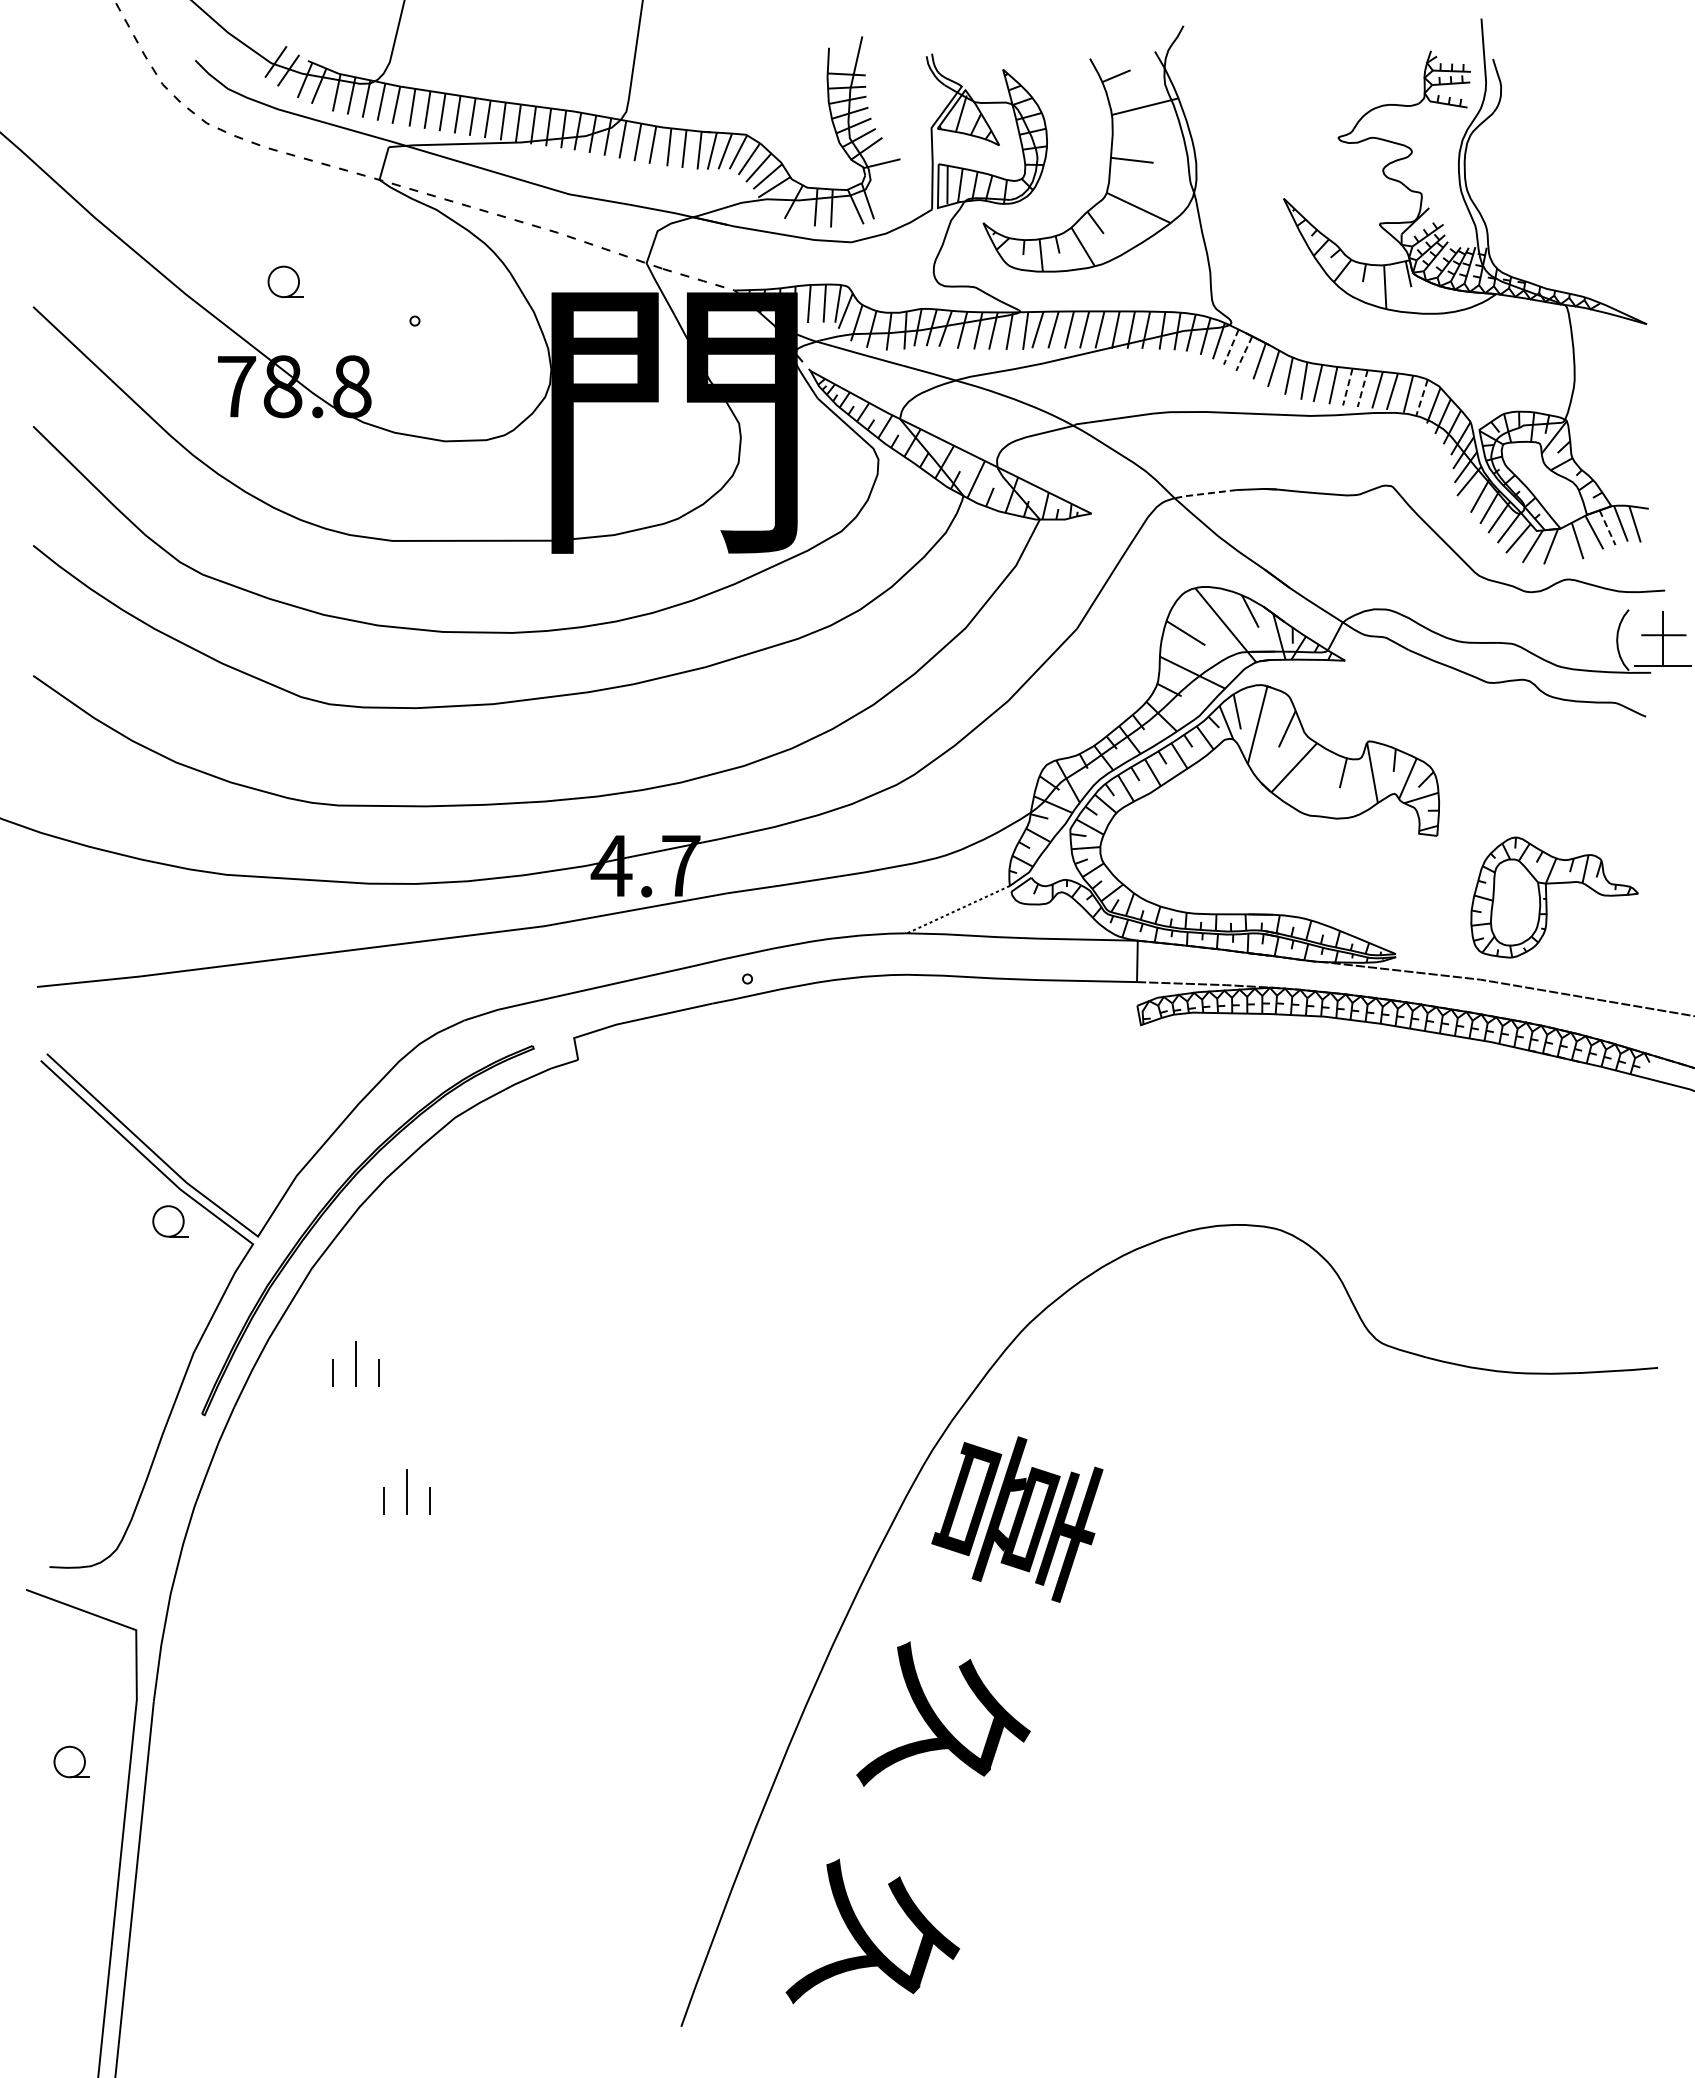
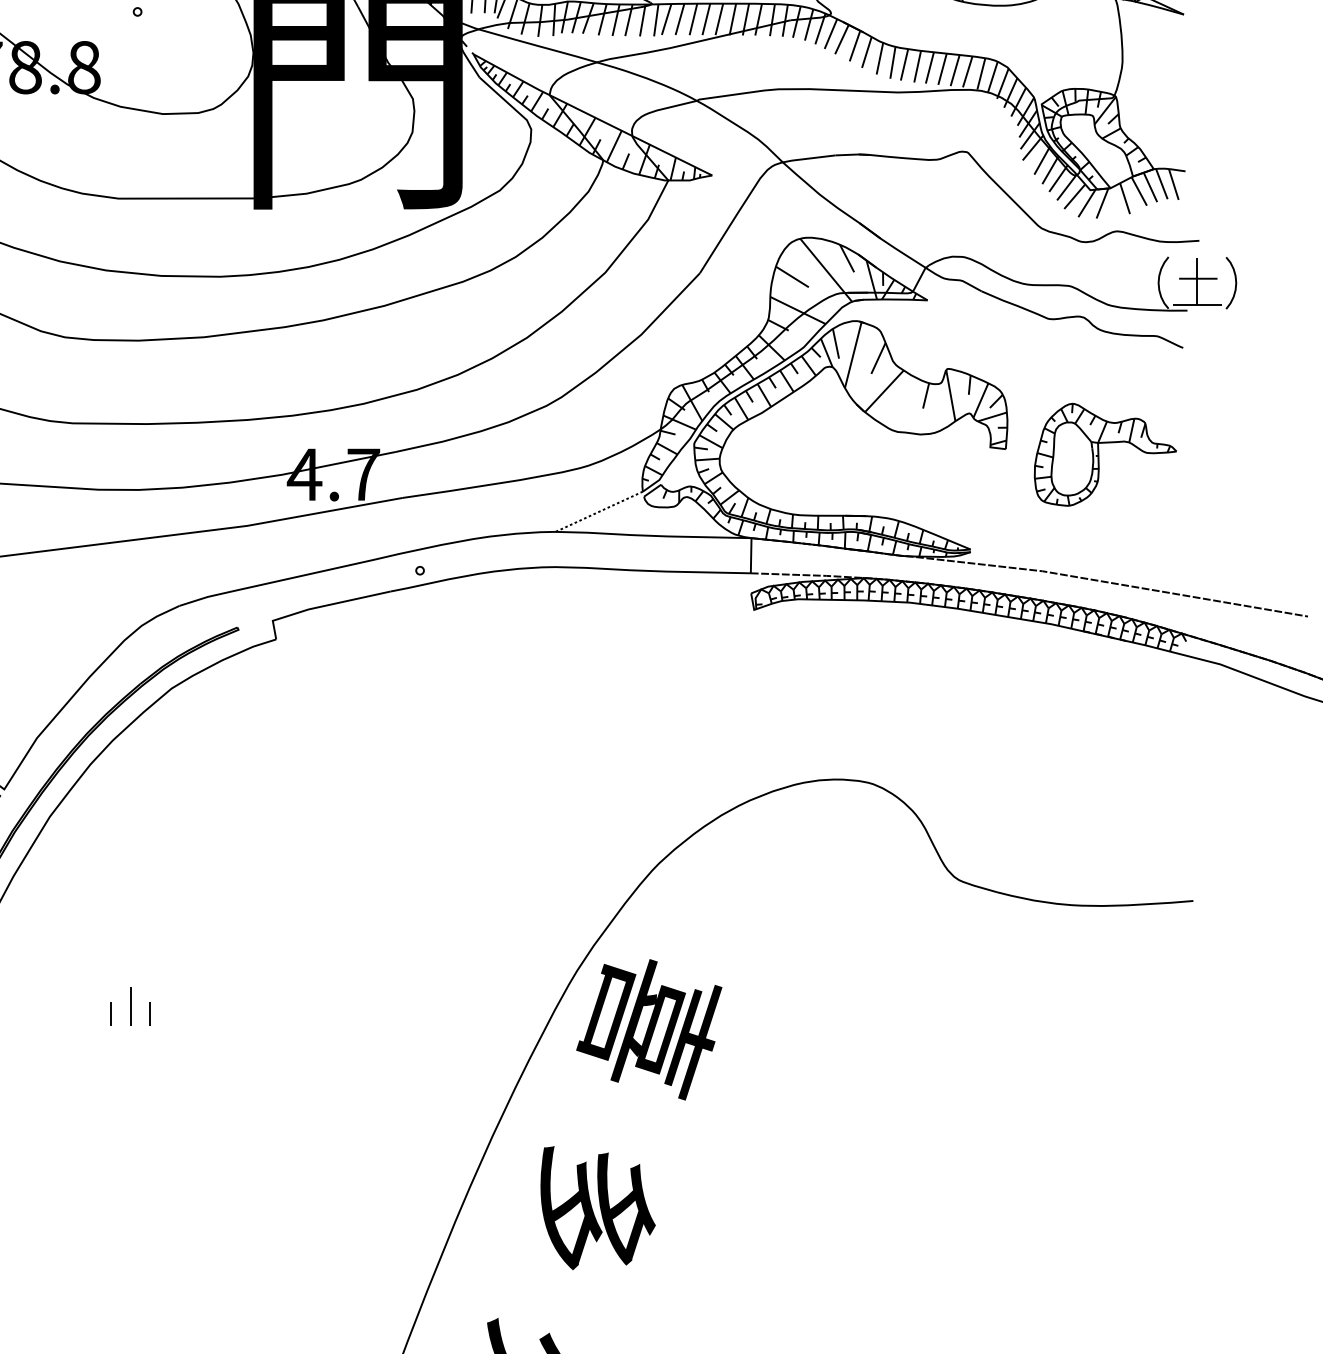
line: (1231, 347) -> (831, 34), dashed -> solid
line: (1244, 354) -> (842, 40), dashed -> solid
line: (1347, 387) -> (929, 68), dashed -> solid
line: (1362, 389) -> (942, 70), dashed -> solid
line: (1421, 398) -> (992, 77), dashed -> solid
line: (1205, 493) -> (809, 158), dashed -> solid
line: (1607, 528) -> (1150, 188), dashed -> solid
part: (1547, 897) -> (1099, 454), moved
part: (355, 1363) -> (87, 897), removed
text: (943, 1721) -> (586, 1201), 久 -> 多

